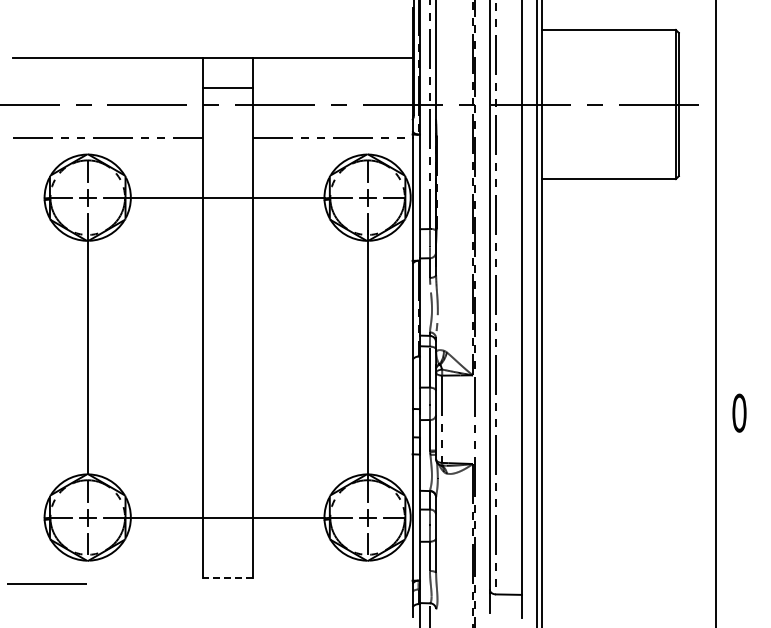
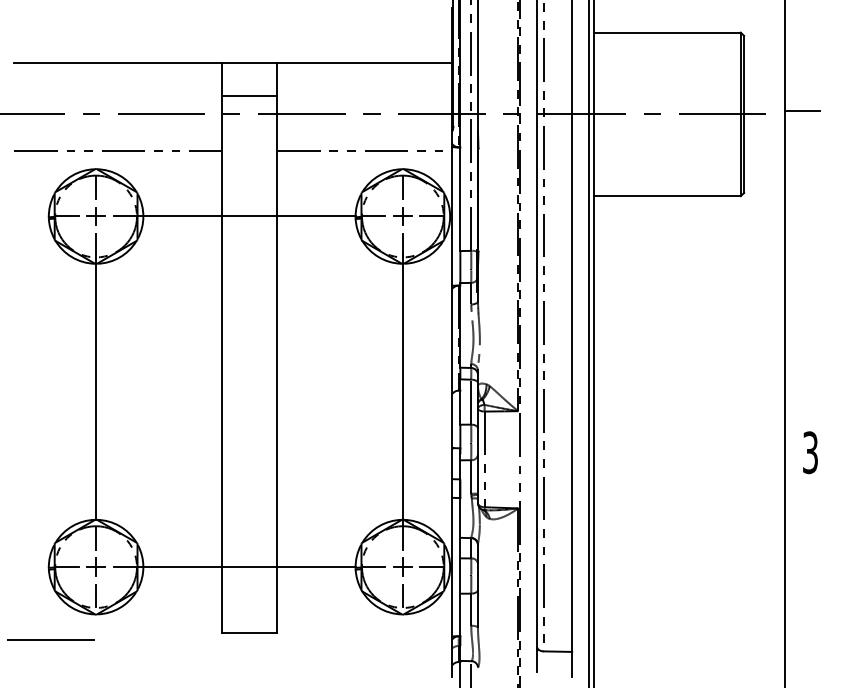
line: (731, 101) -> (801, 111), added
text: (739, 412) -> (810, 451), 0 -> 3
line: (227, 577) -> (249, 632), dashed -> solid

